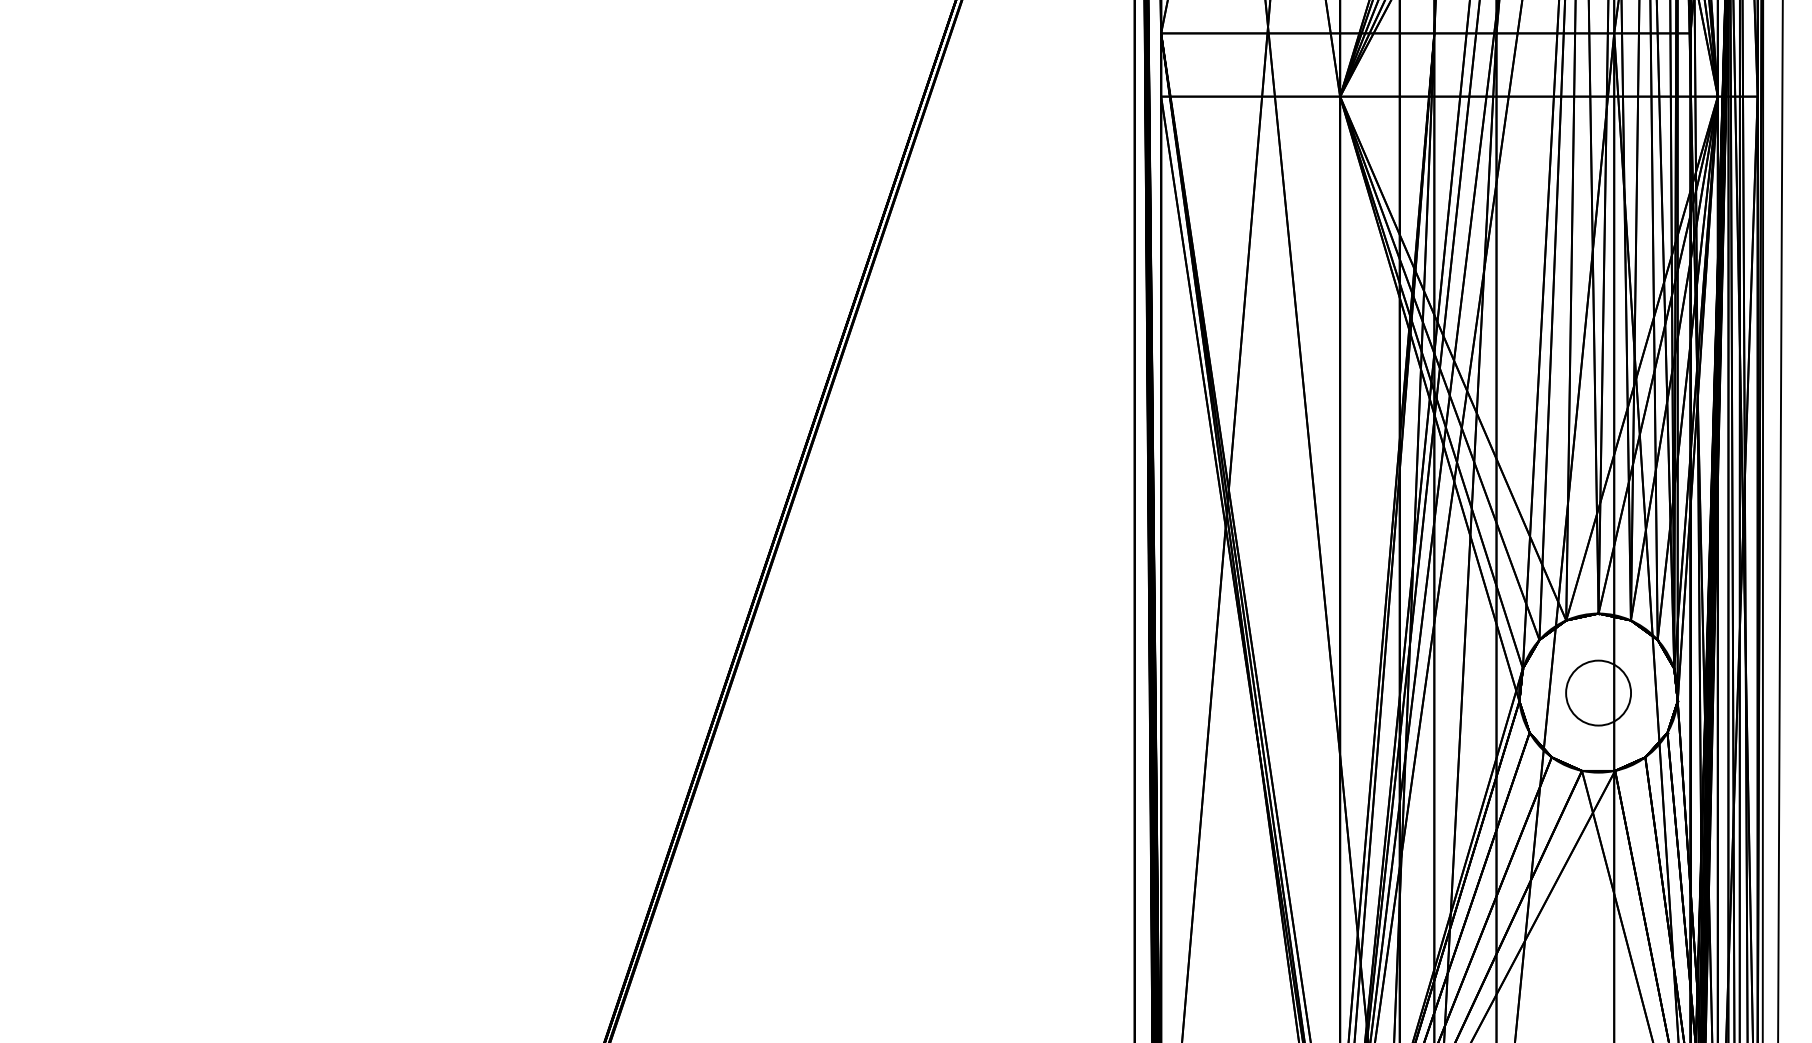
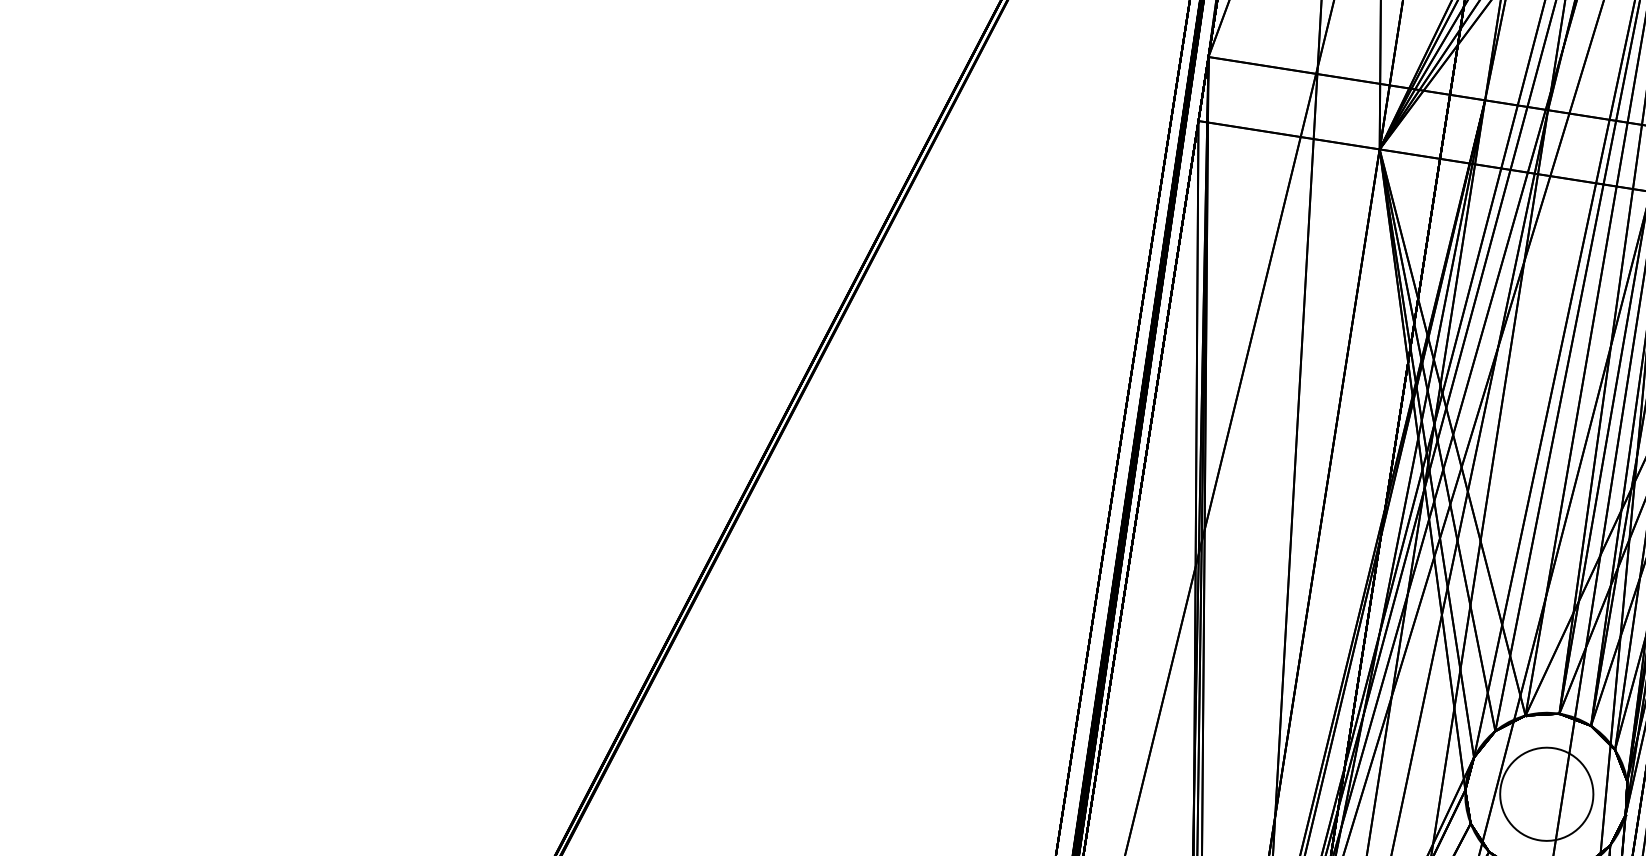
circle: (1598, 692) -> (1546, 793), size x1.4

